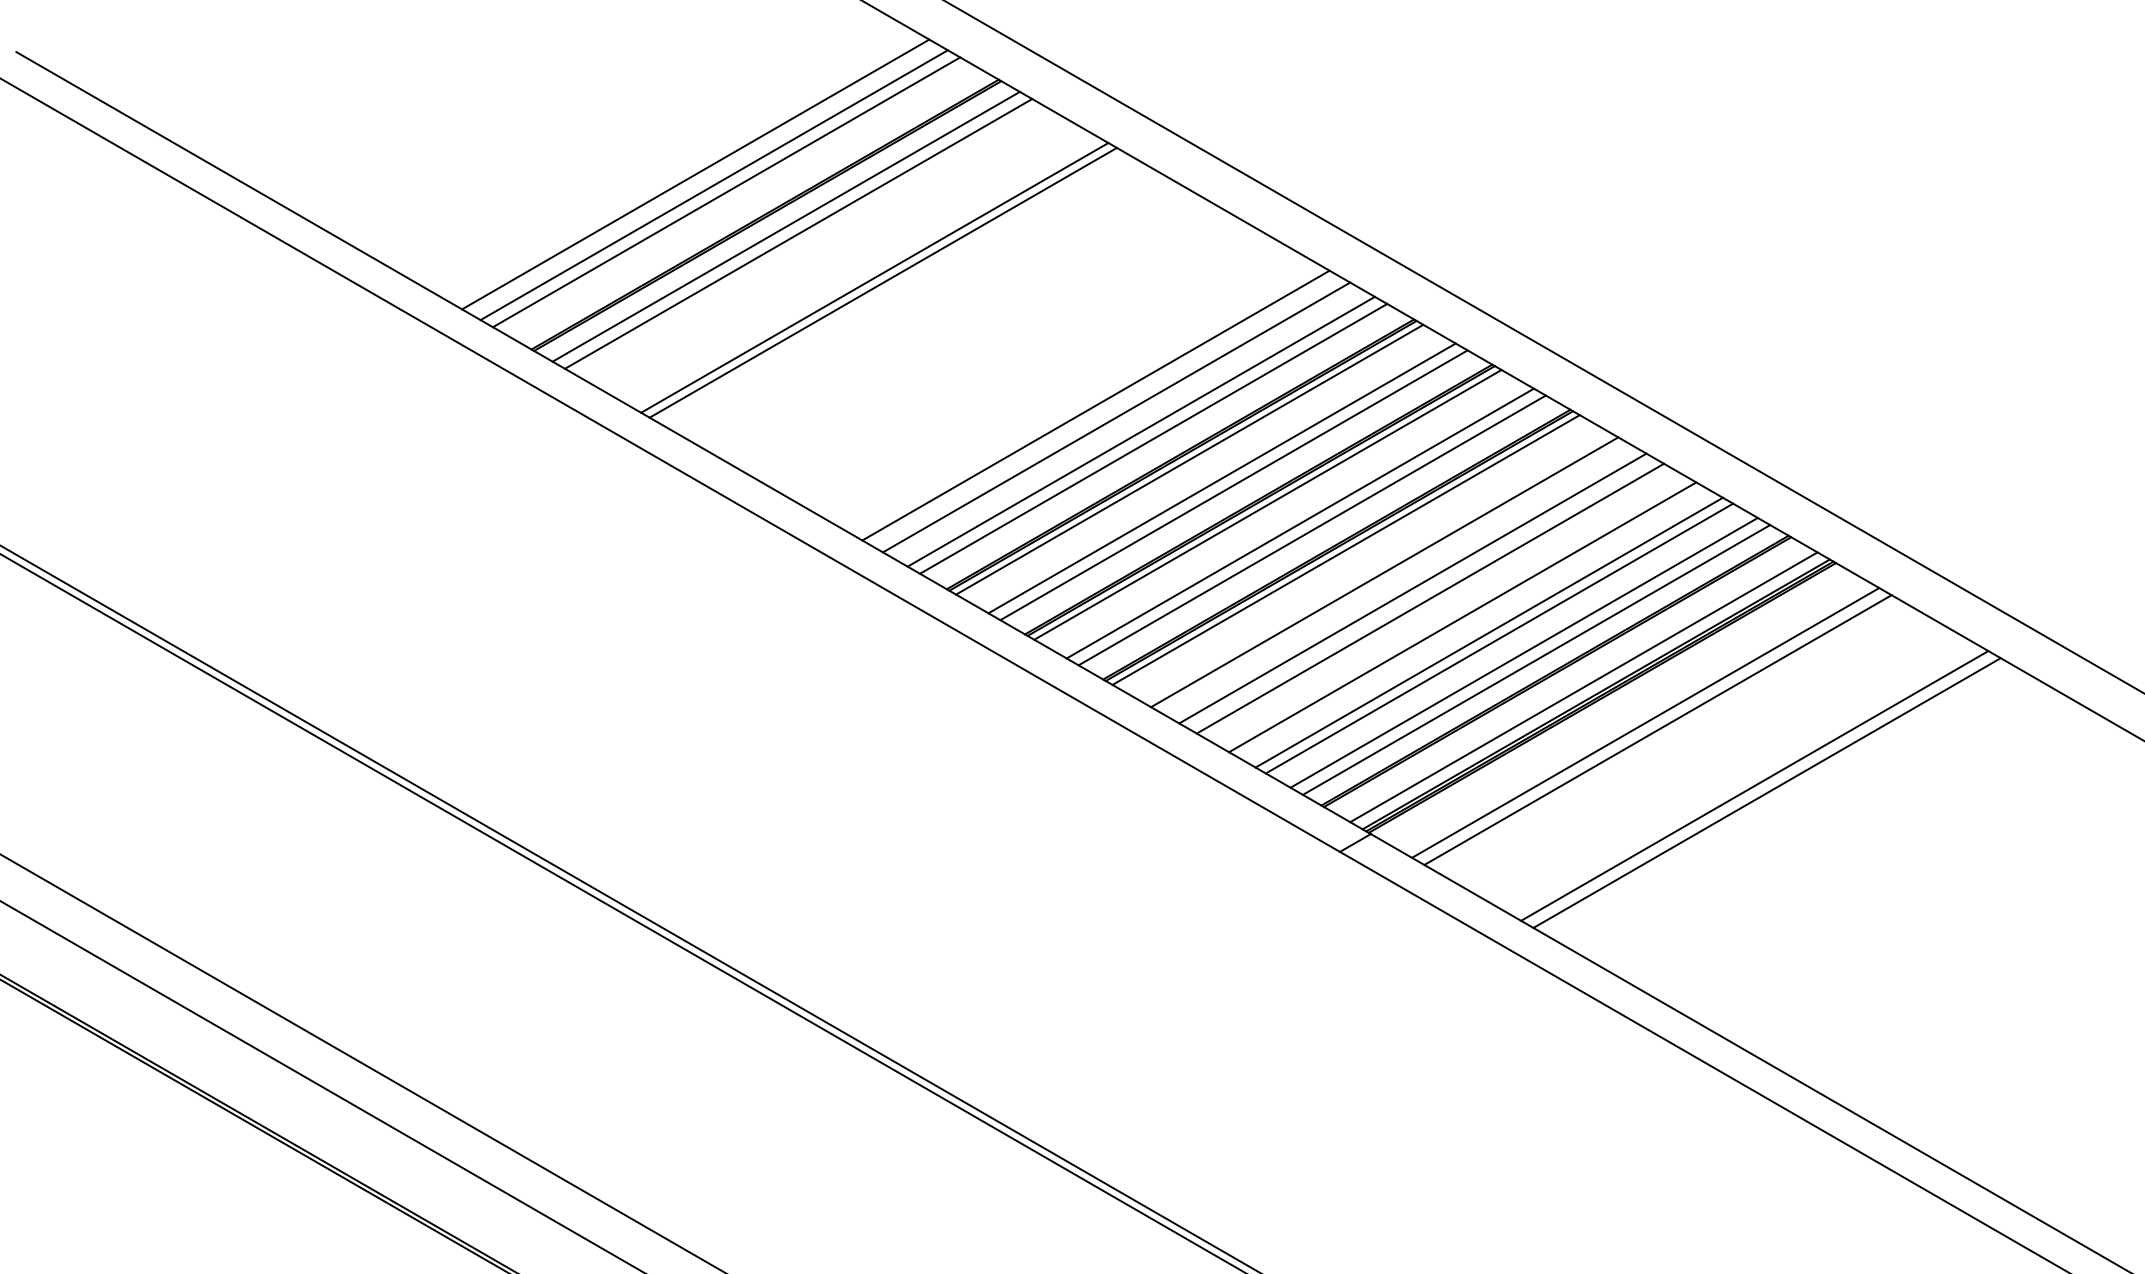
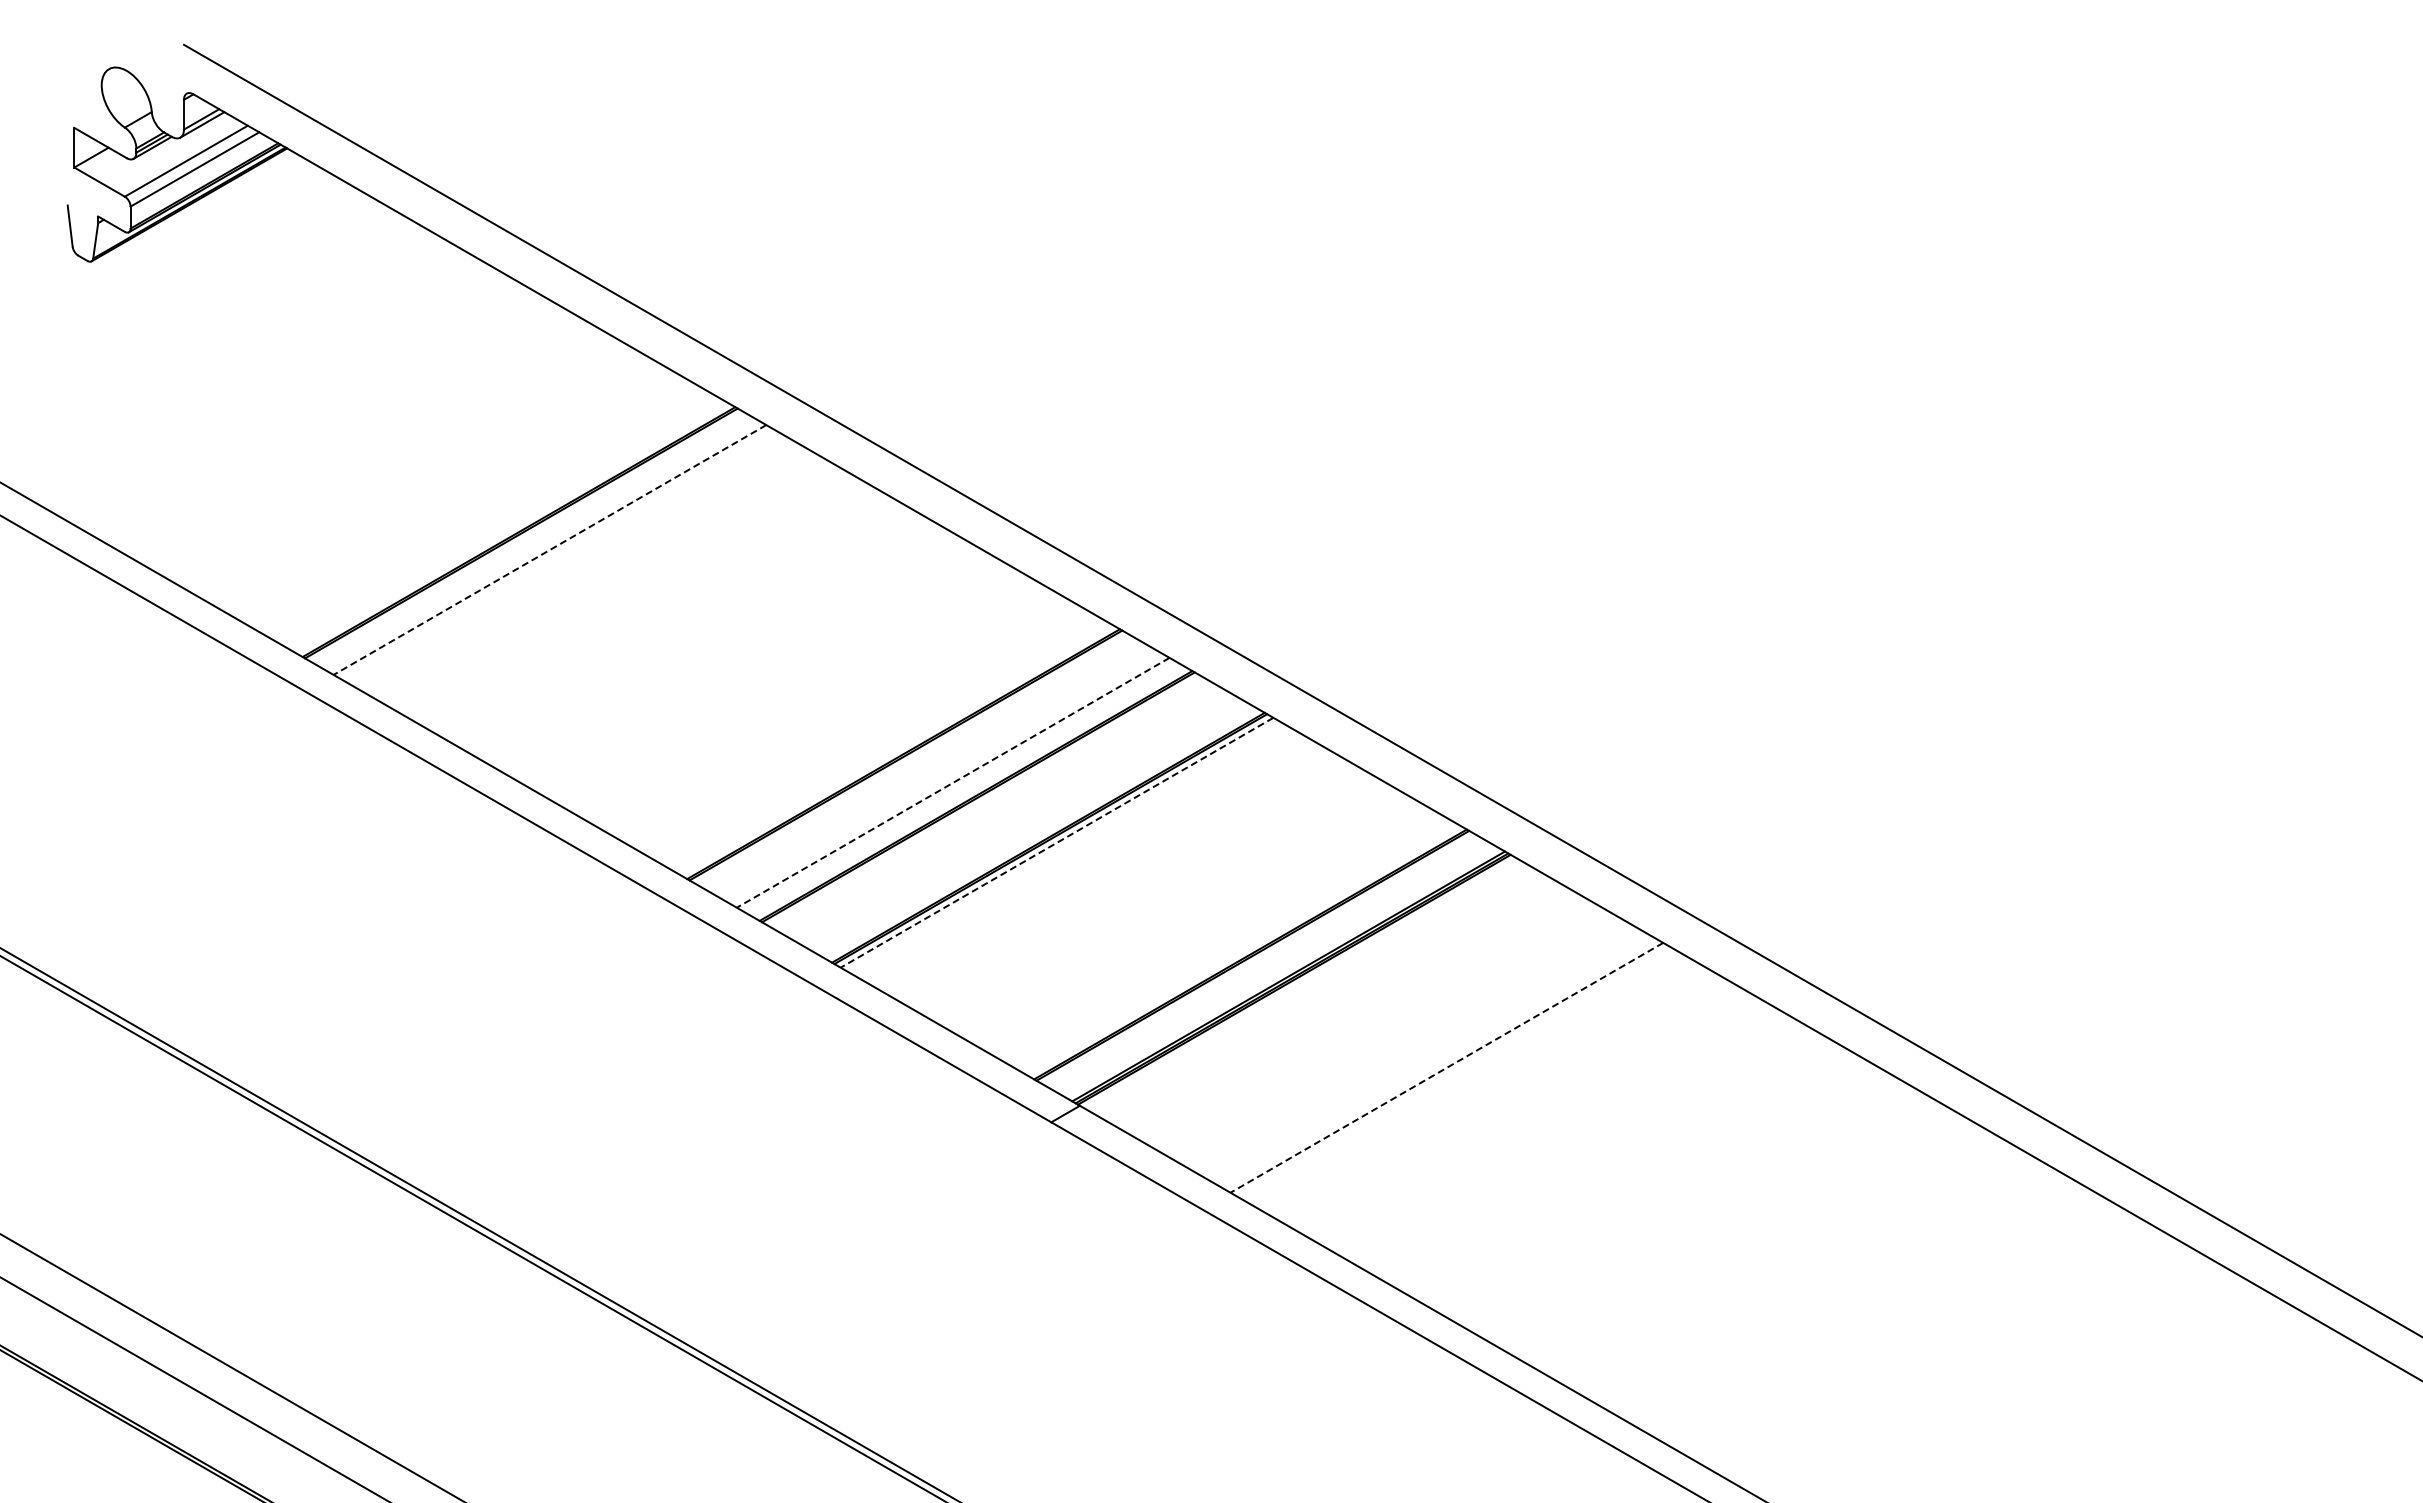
line: (695, 173) -> (454, 494), removed
line: (713, 184) -> (471, 504), removed
line: (725, 192) -> (482, 511), removed
line: (786, 226) -> (538, 543), removed
line: (798, 234) -> (549, 550), solid -> dashed
line: (874, 277) -> (620, 590), removed
line: (883, 283) -> (628, 595), removed
line: (1096, 405) -> (825, 708), removed
line: (1116, 416) -> (844, 719), removed
line: (1140, 432) -> (866, 733), removed
line: (1153, 438) -> (878, 739), removed
line: (1188, 460) -> (911, 759), removed
line: (1221, 478) -> (941, 776), removed
line: (1234, 484) -> (953, 782), solid -> dashed
line: (1267, 504) -> (984, 800), removed
line: (1300, 523) -> (1014, 818), removed
line: (1312, 530) -> (1025, 824), removed
line: (1346, 549) -> (1057, 842), solid -> dashed
line: (1384, 572) -> (1092, 863), removed
line: (1412, 588) -> (1118, 878), removed
line: (1429, 598) -> (1134, 887), removed
line: (1462, 616) -> (1164, 904), removed
line: (1489, 632) -> (1189, 919), removed
line: (1498, 638) -> (1198, 924), removed
line: (1523, 652) -> (1221, 937), removed
line: (1536, 659) -> (1233, 944), removed
line: (1583, 686) -> (1276, 969), removed
line: (1645, 722) -> (1334, 1002), removed
line: (1657, 730) -> (1345, 1009), removed
line: (1754, 786) -> (1435, 1061), removed
line: (1766, 792) -> (1446, 1067), solid -> dashed

